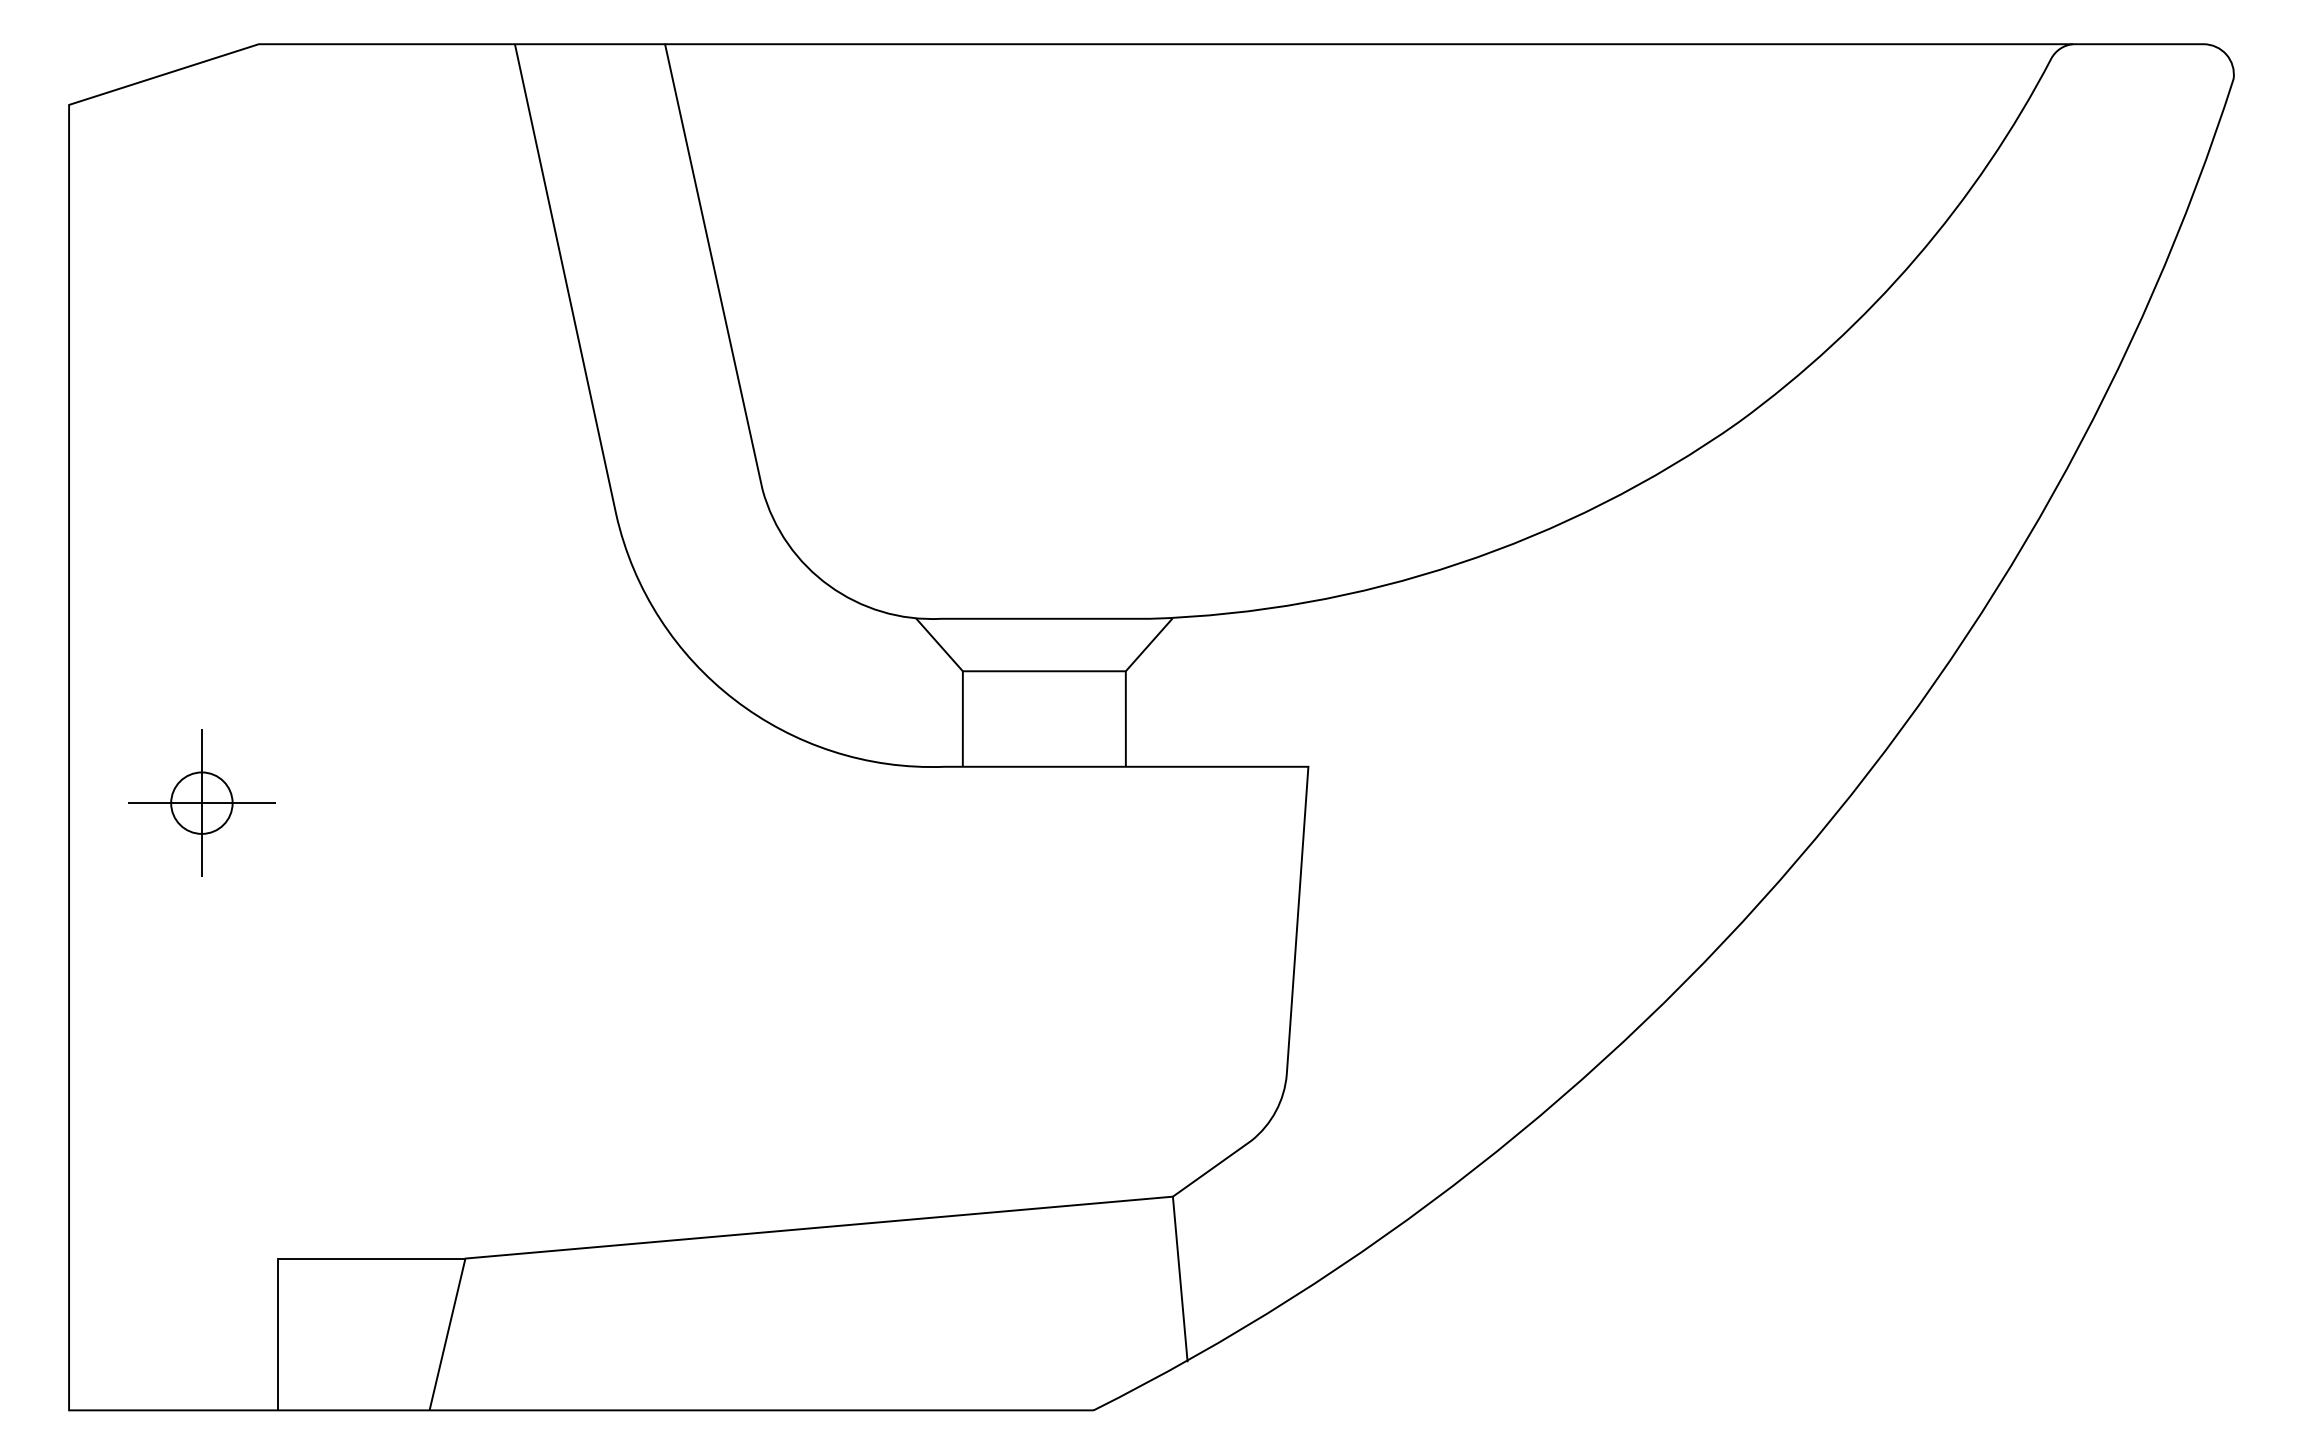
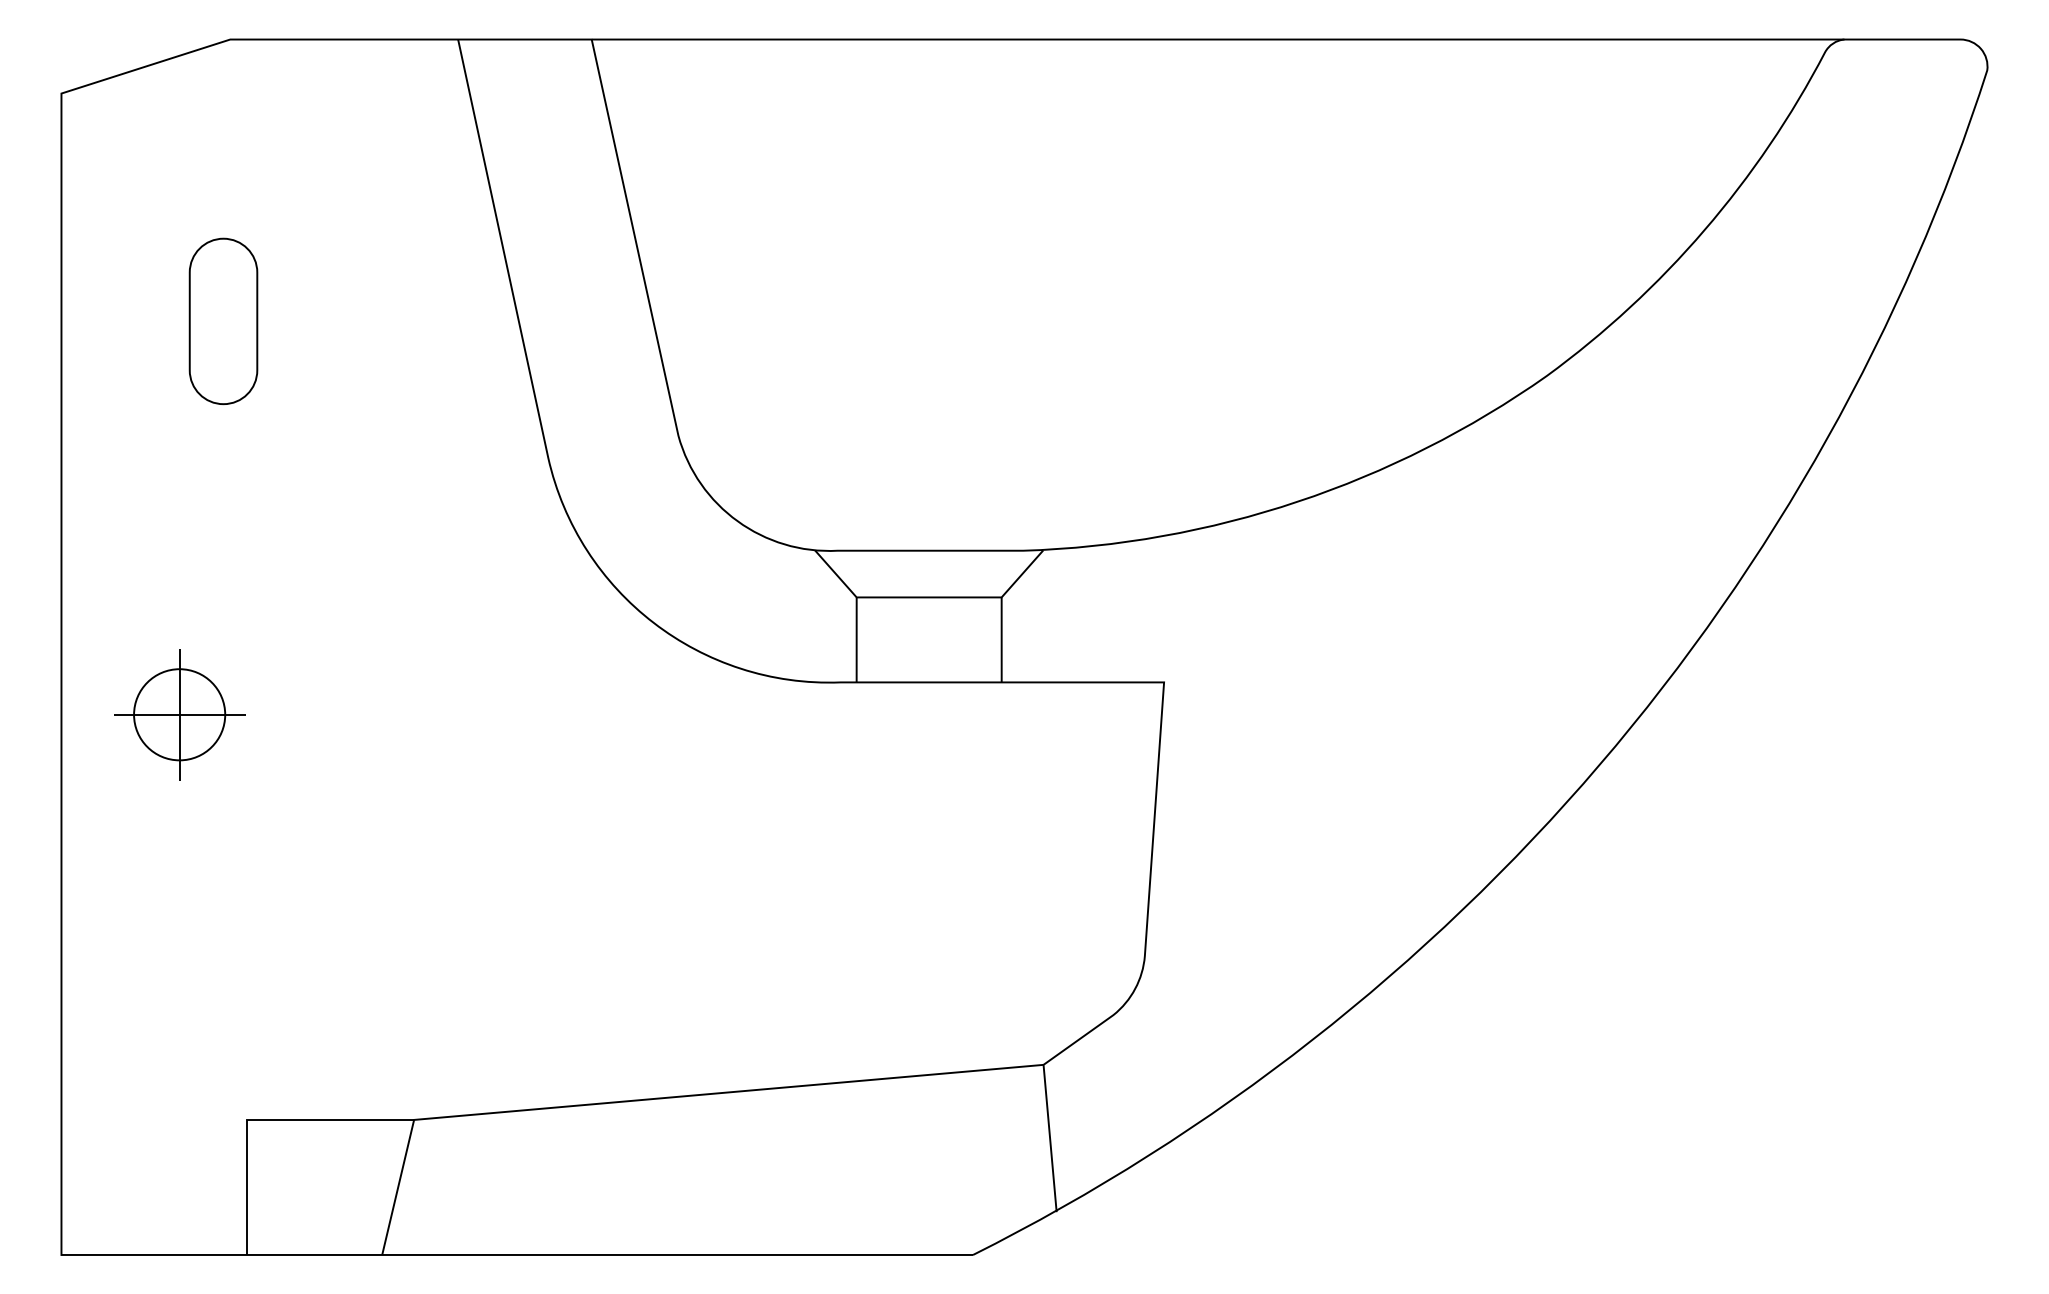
part: (251, 360) -> (223, 320), added
circle: (201, 802) -> (179, 714), size x1.67

